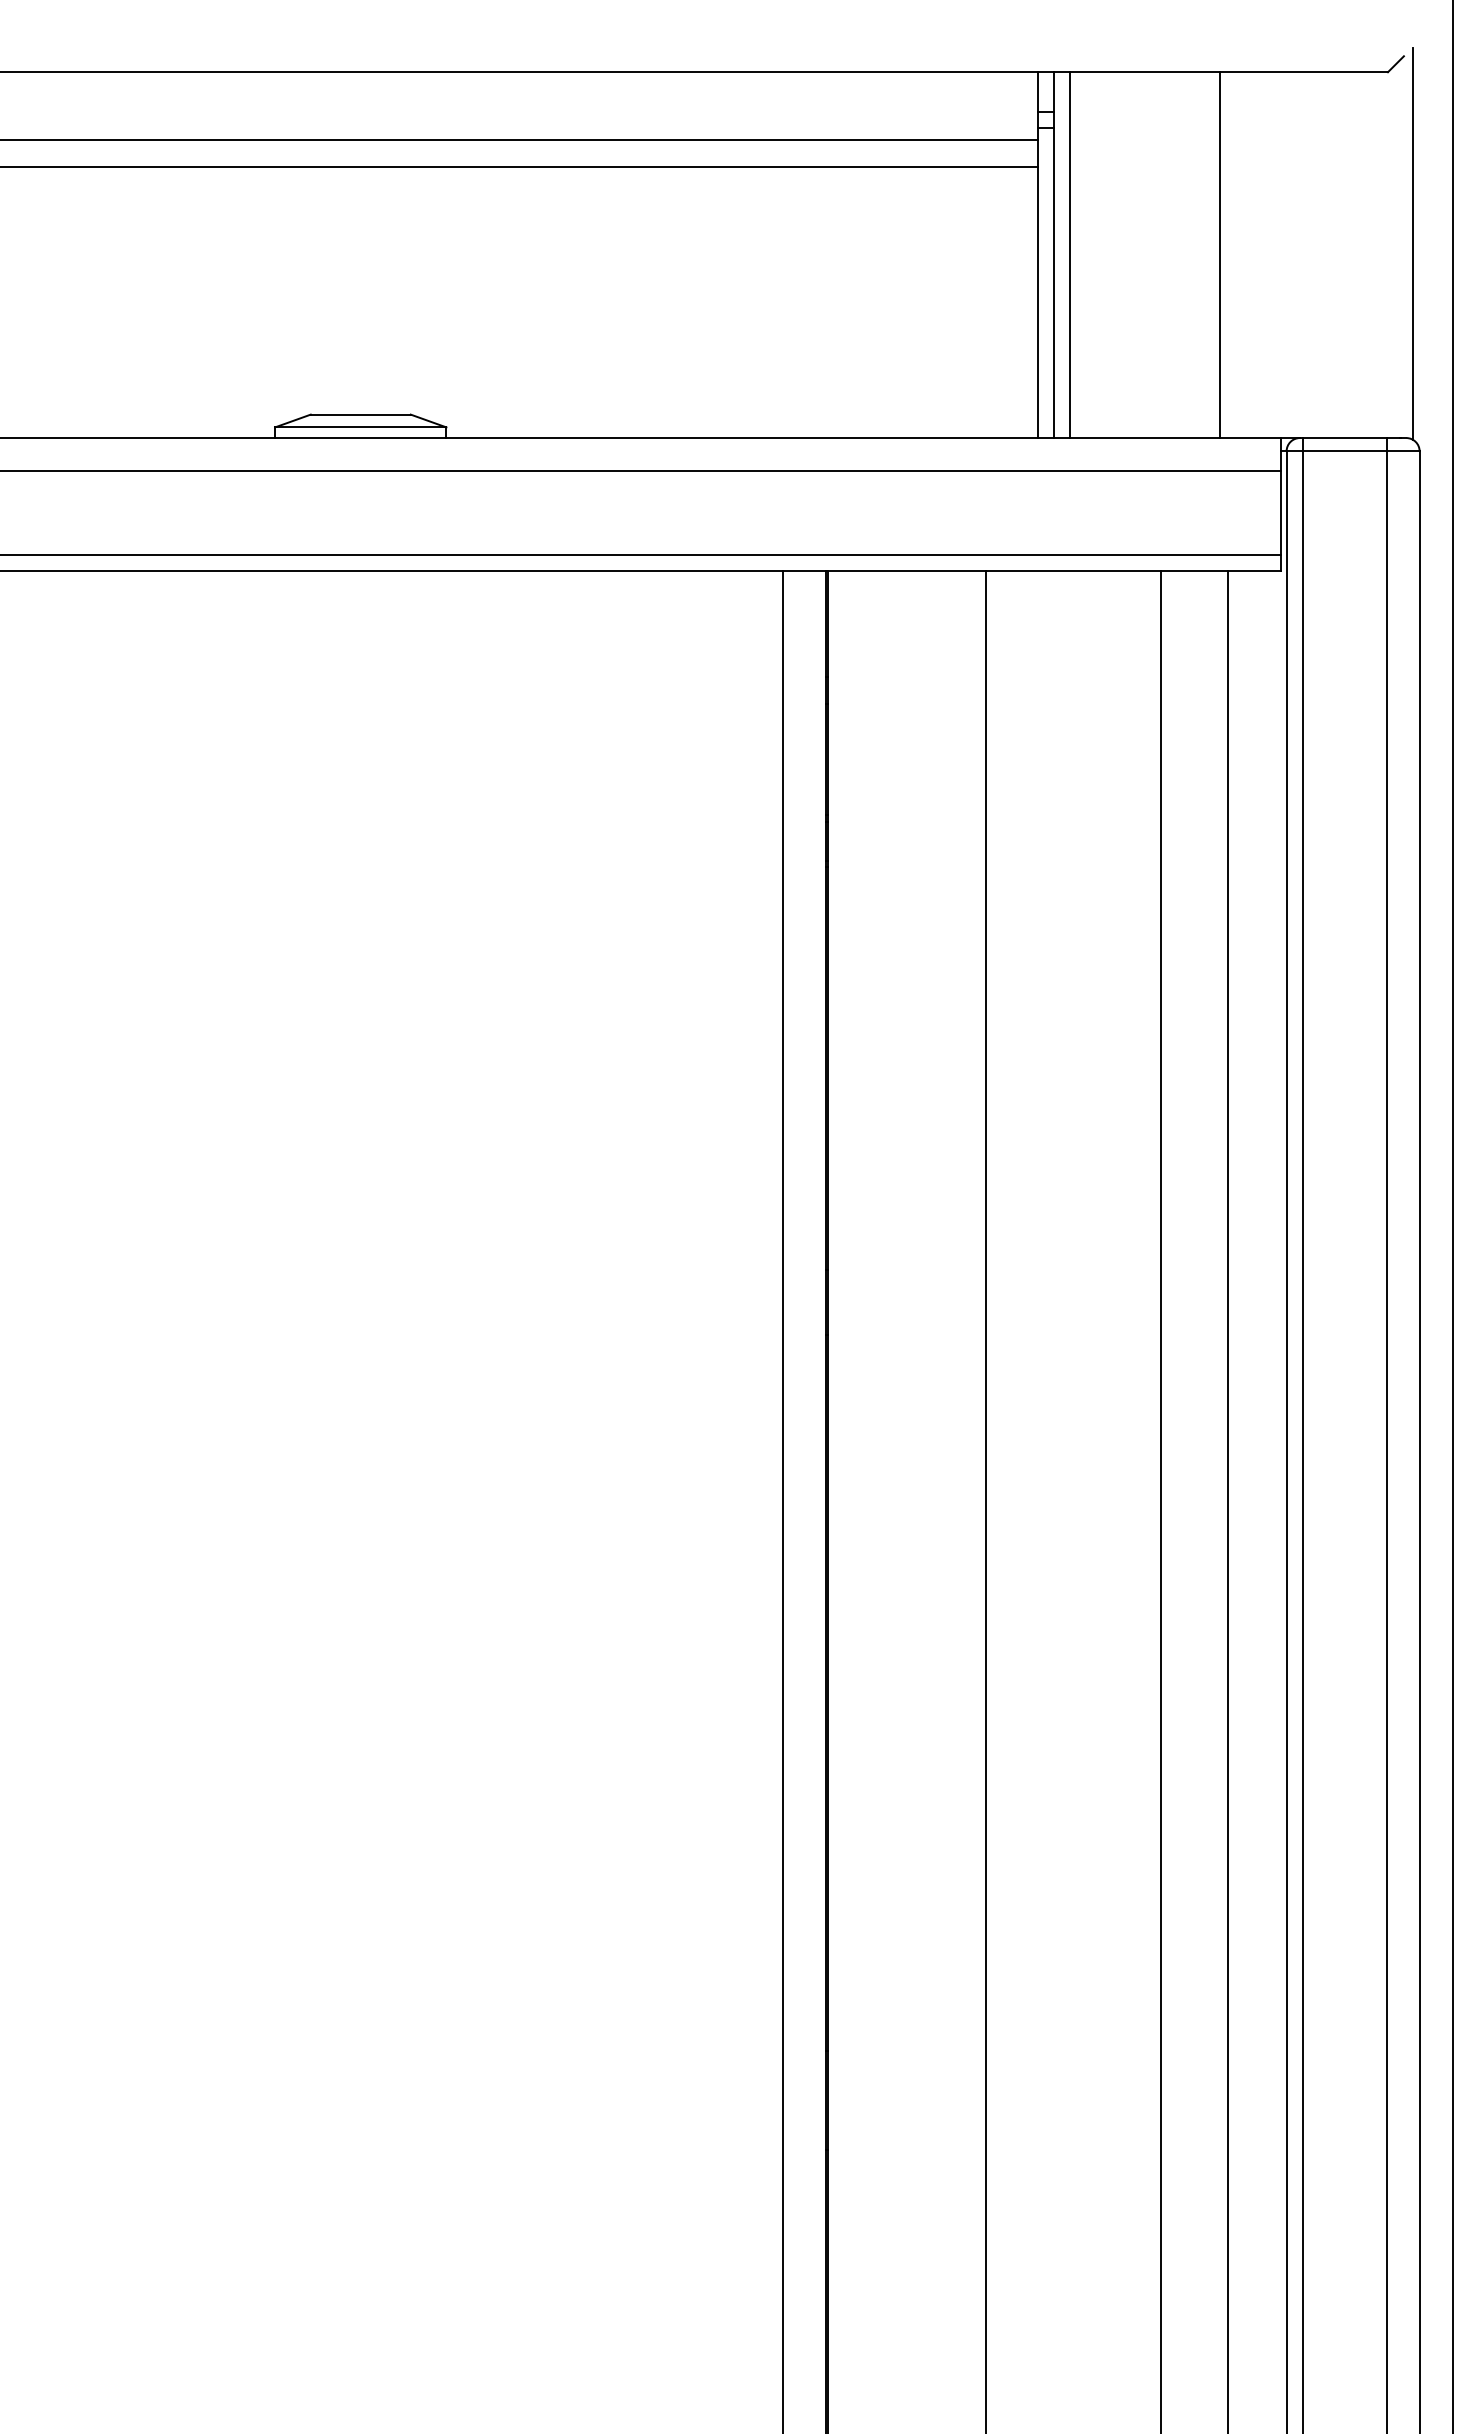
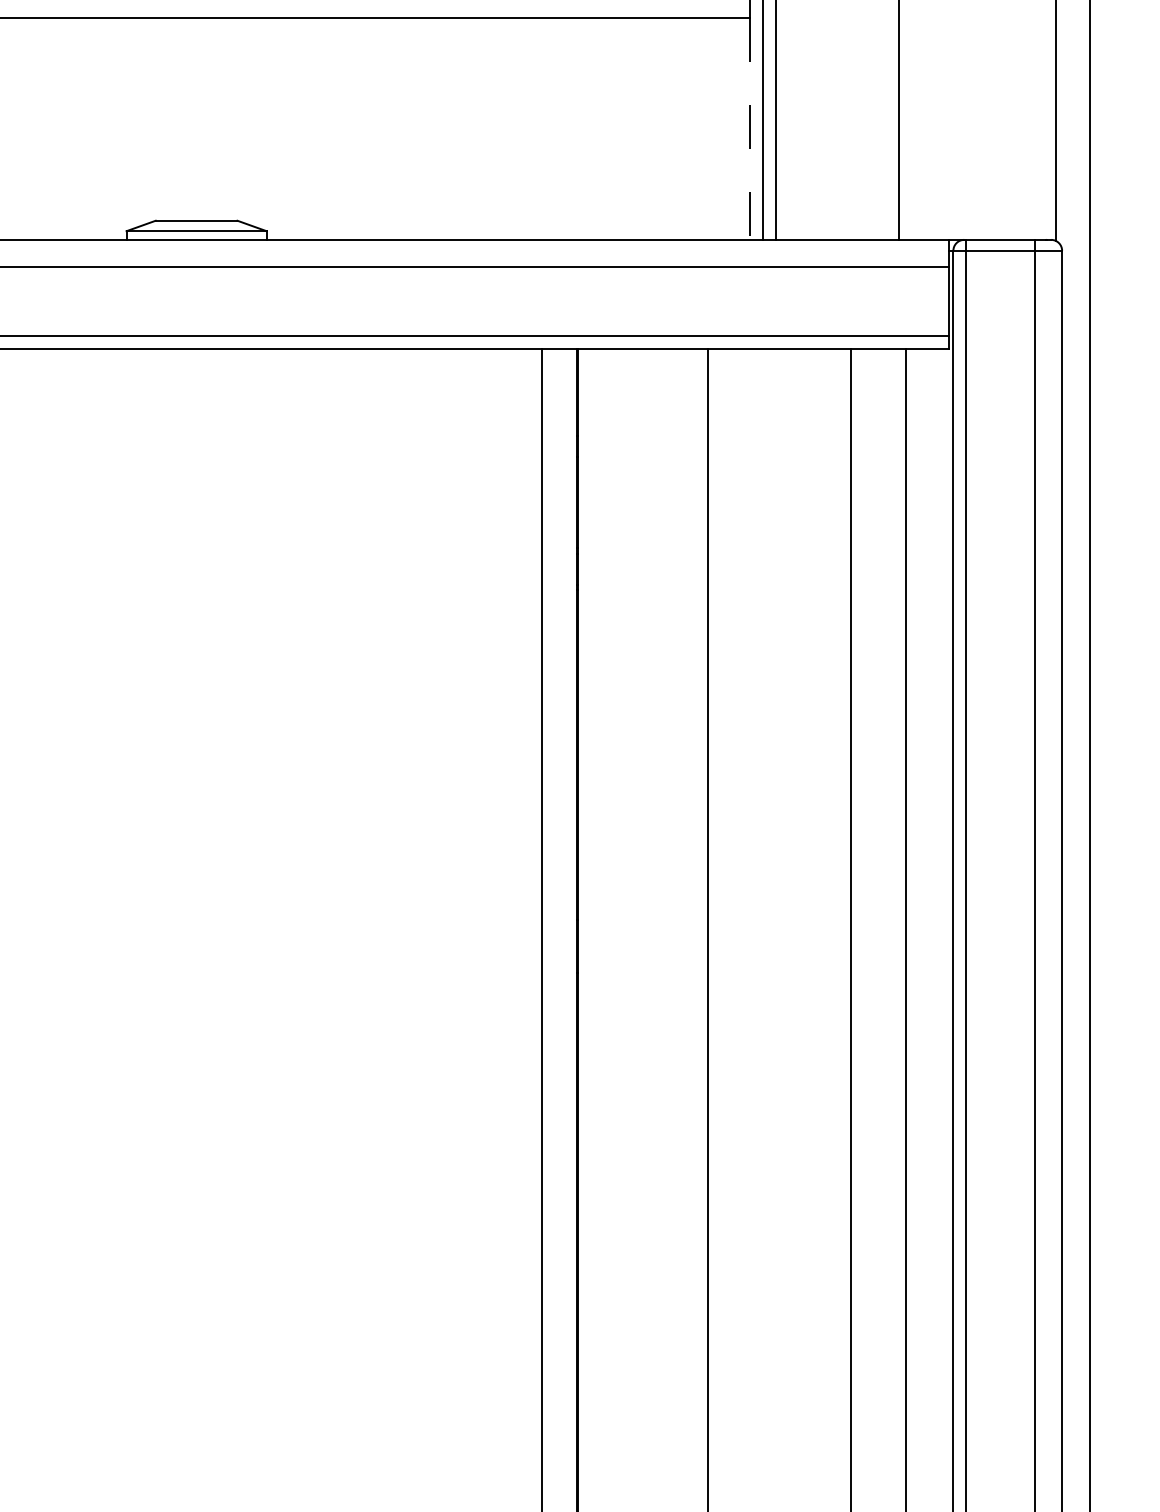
line: (1038, 302) -> (750, 129), solid -> dashed

